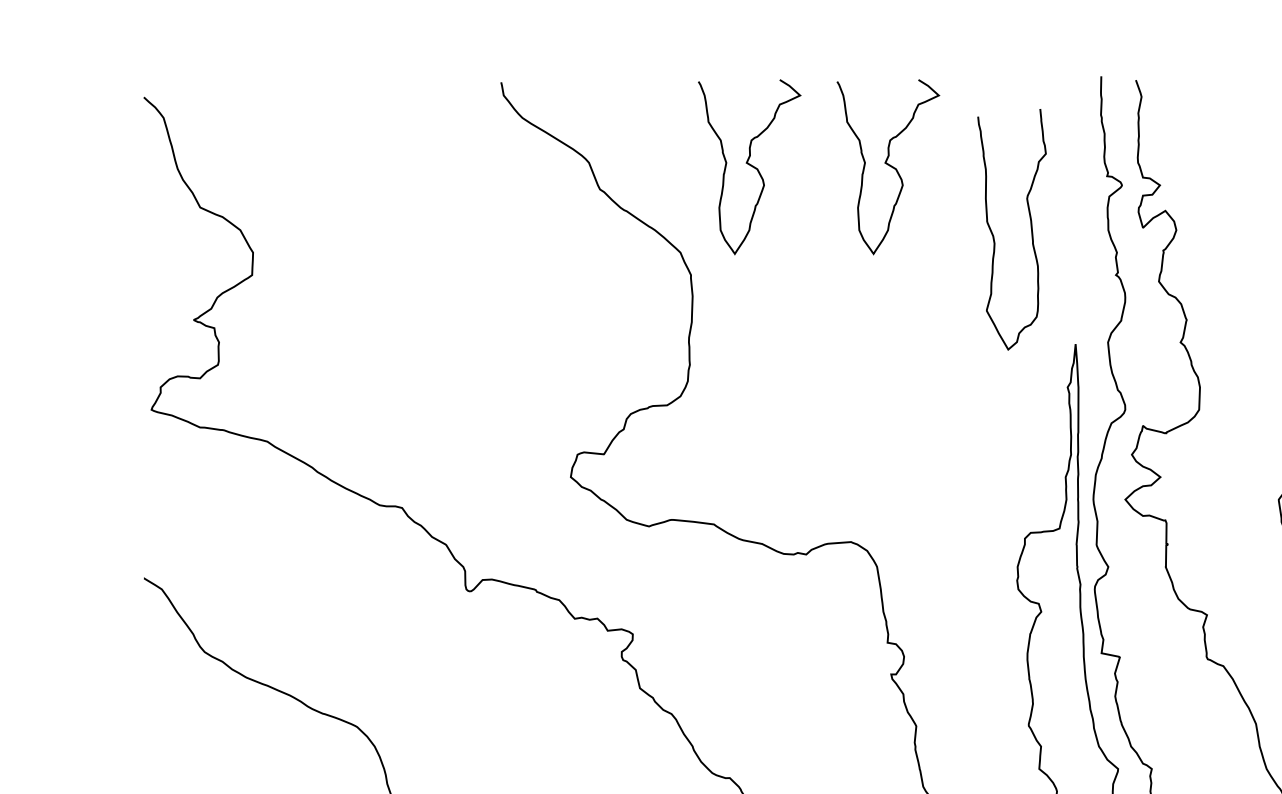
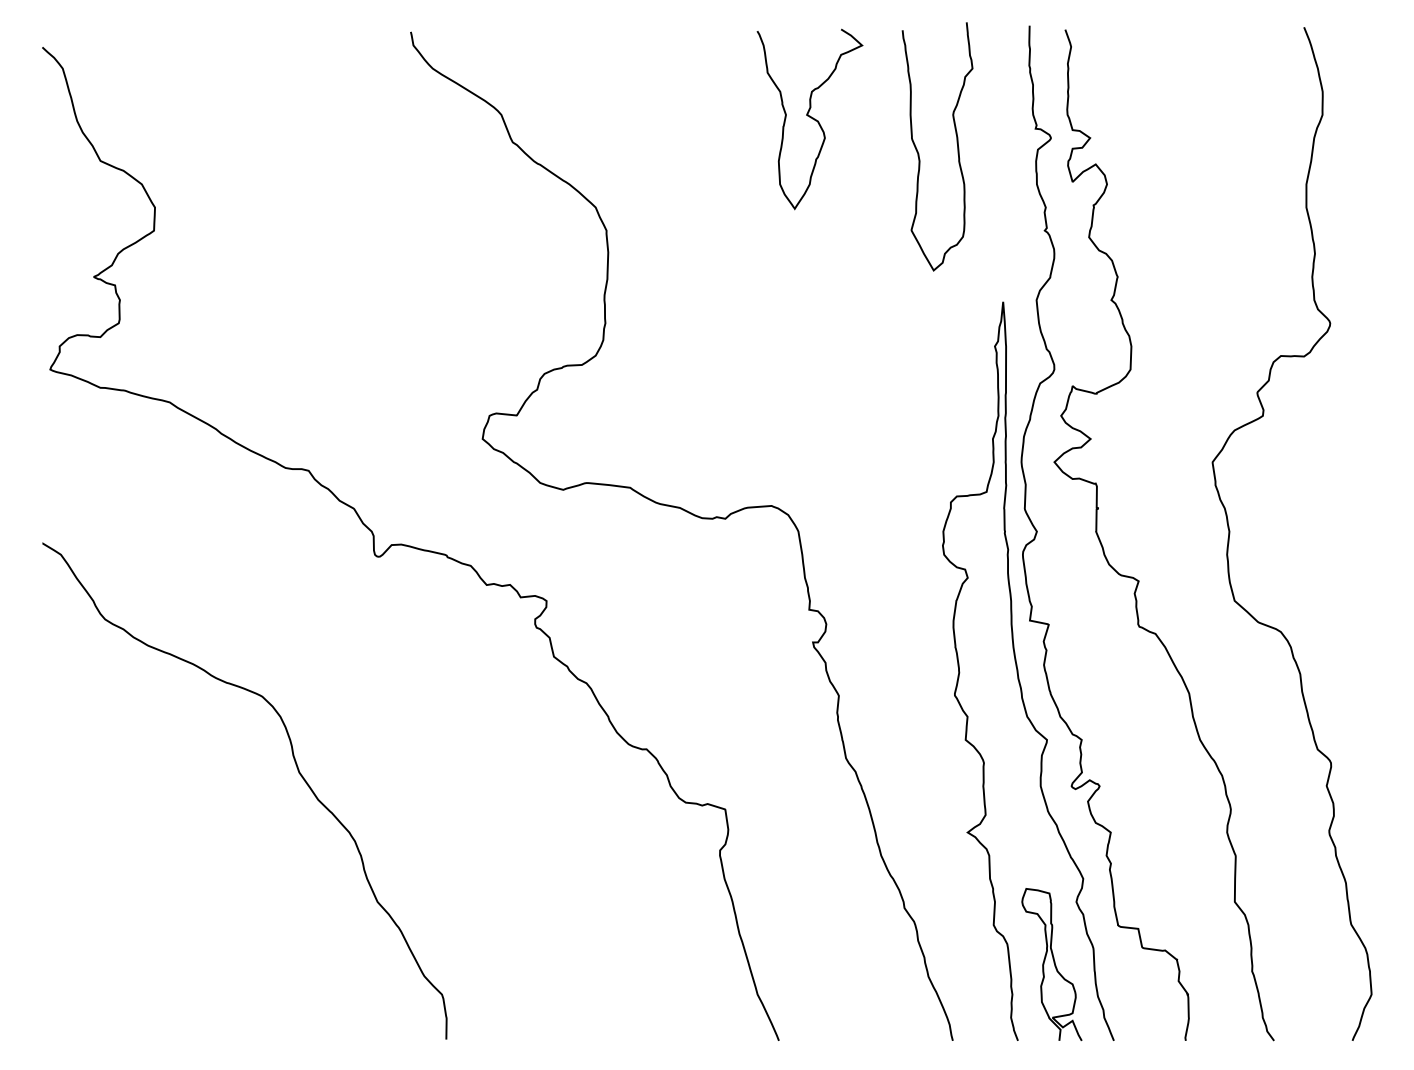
curve: (750, 166) -> (667, 118), removed
curve: (1030, 226) -> (956, 143), moved

